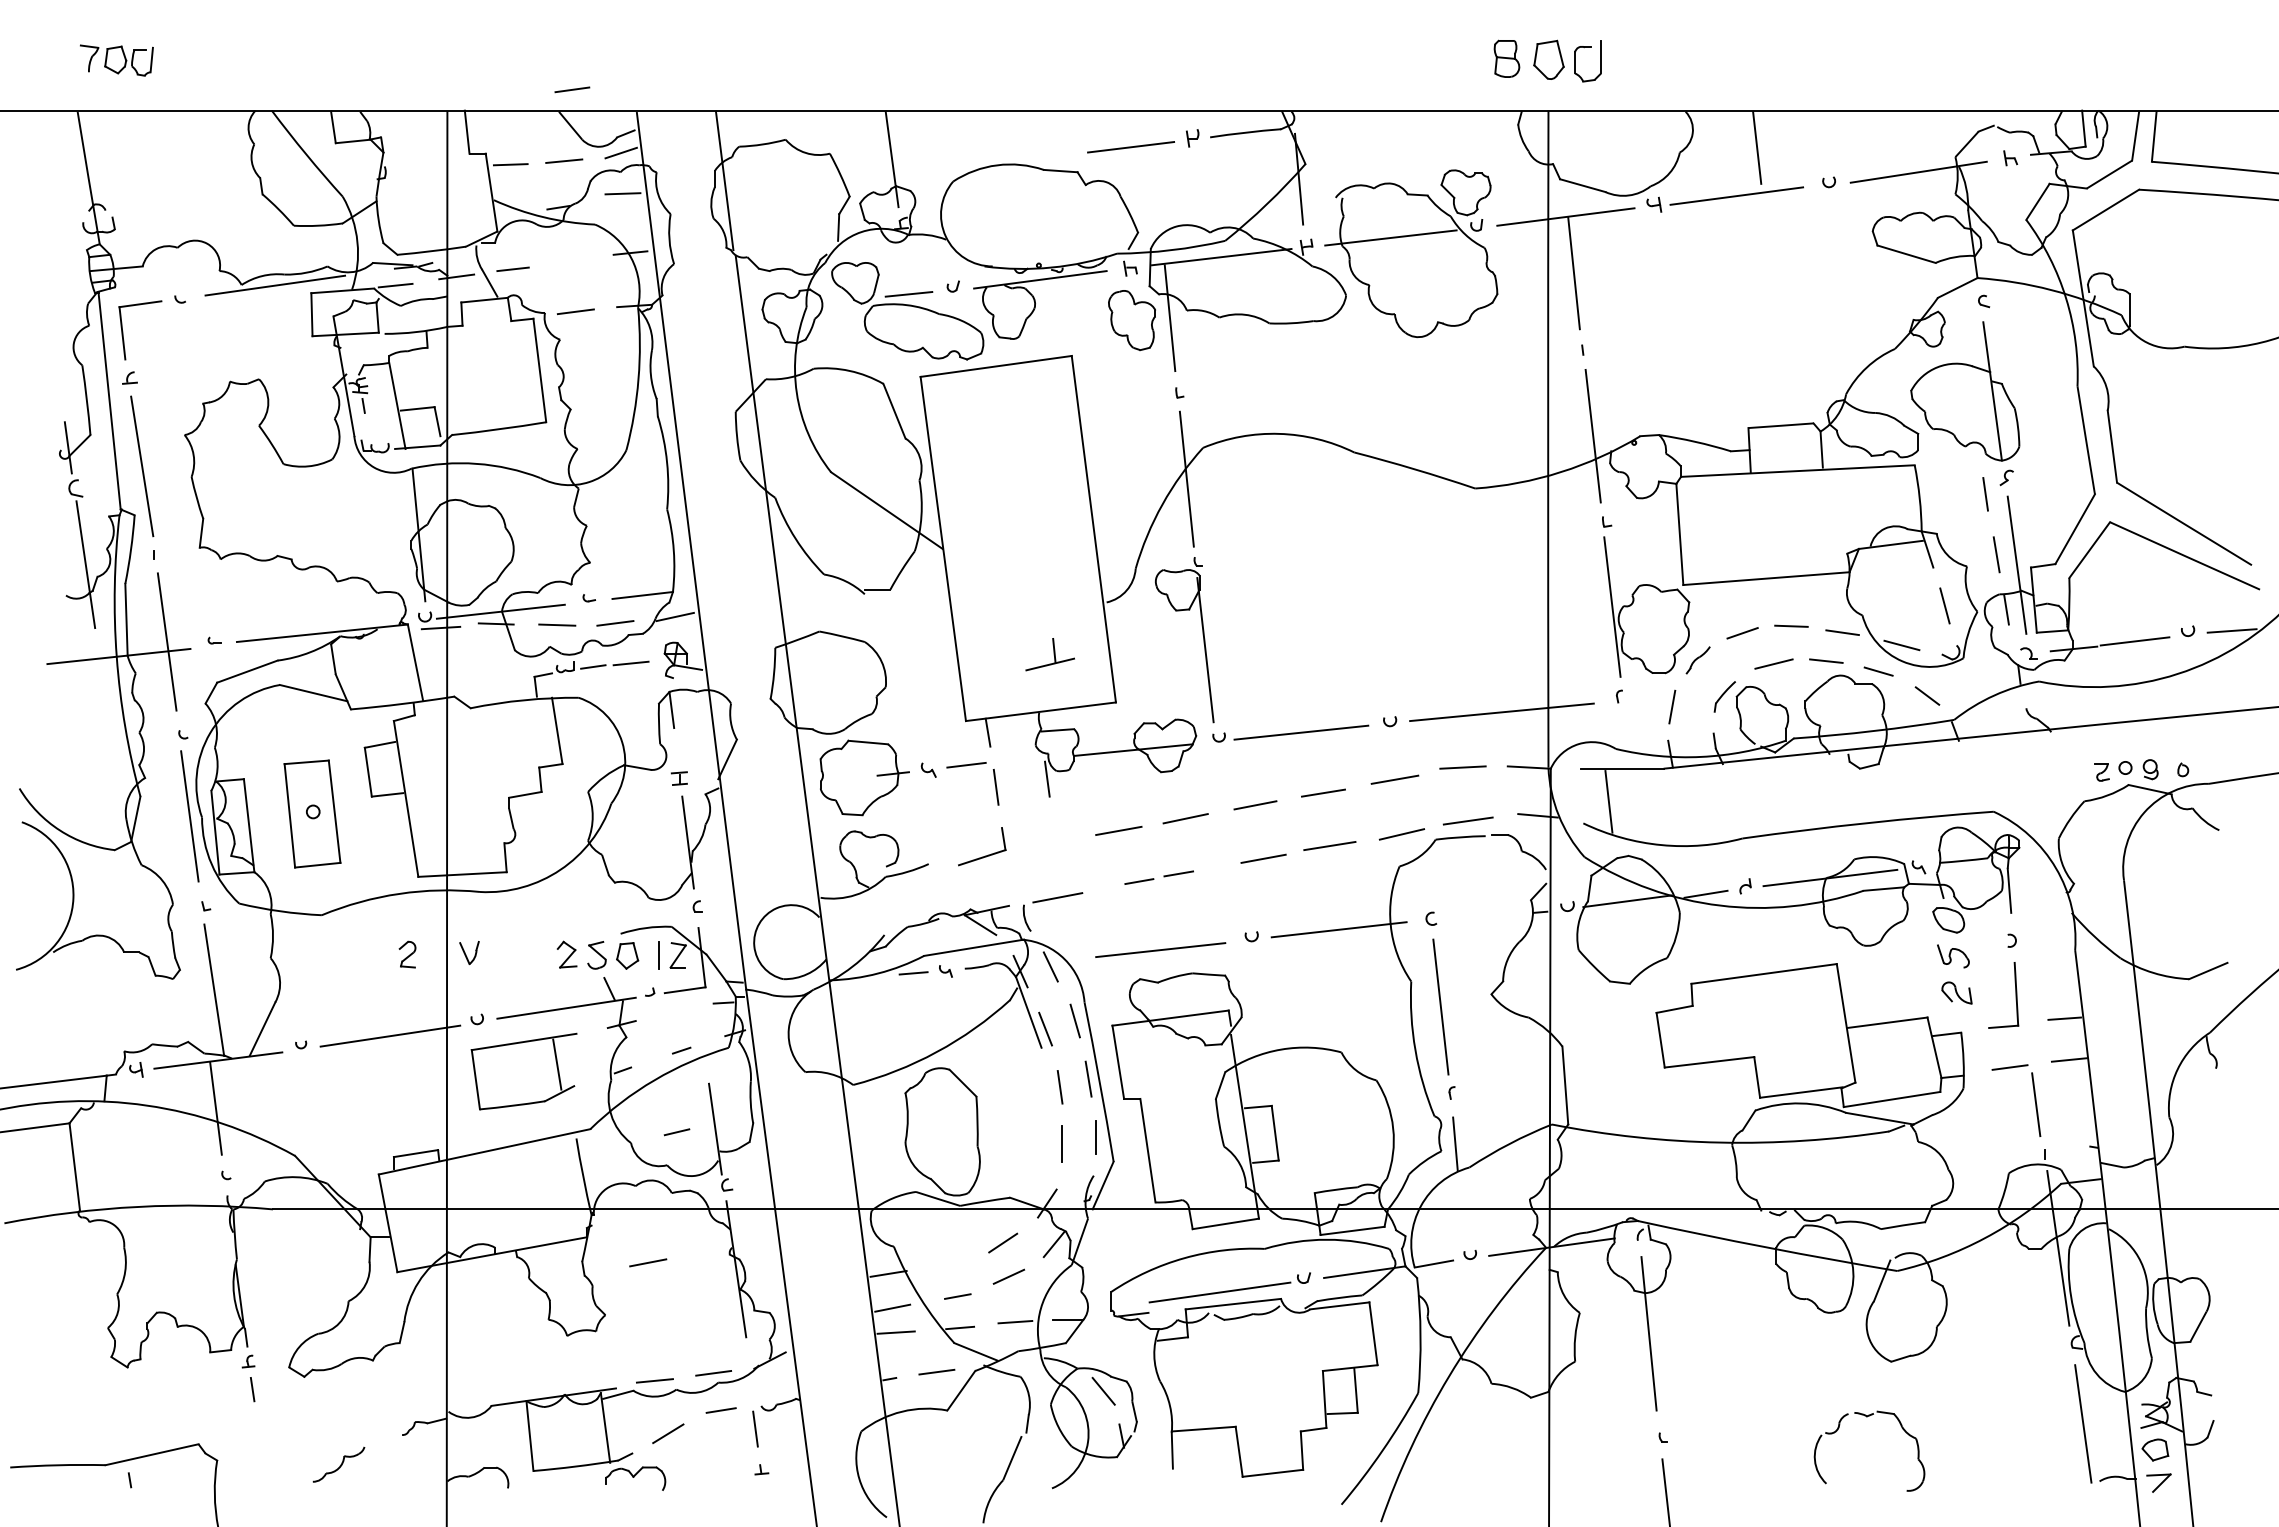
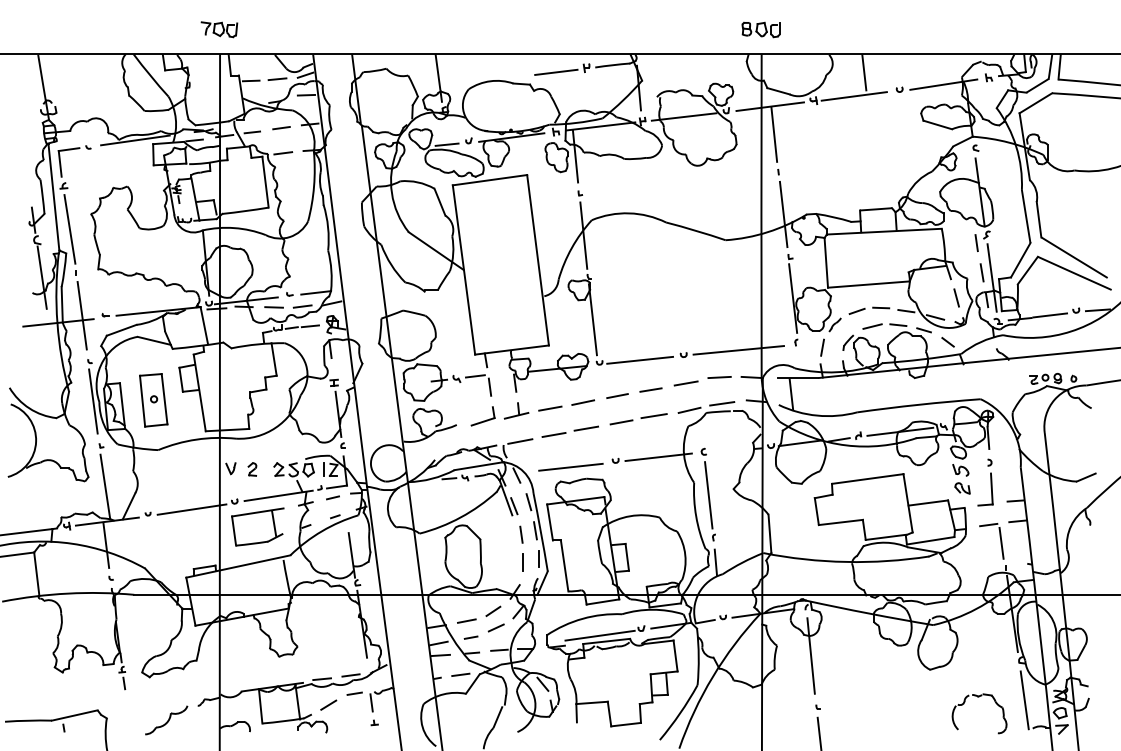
part: (116, 60) -> (219, 29), moved
part: (1546, 60) -> (760, 29), size x0.71
line: (572, 90) -> (281, 128), moved
part: (1050, 653) -> (516, 410), moved
part: (1157, 877) -> (569, 431), size x1.67
part: (407, 954) -> (252, 469), moved
line: (675, 1131) -> (332, 497), moved
line: (647, 1261) -> (466, 620), moved
part: (1869, 1418) -> (979, 697), moved
part: (338, 1464) -> (166, 720), size x1.67

